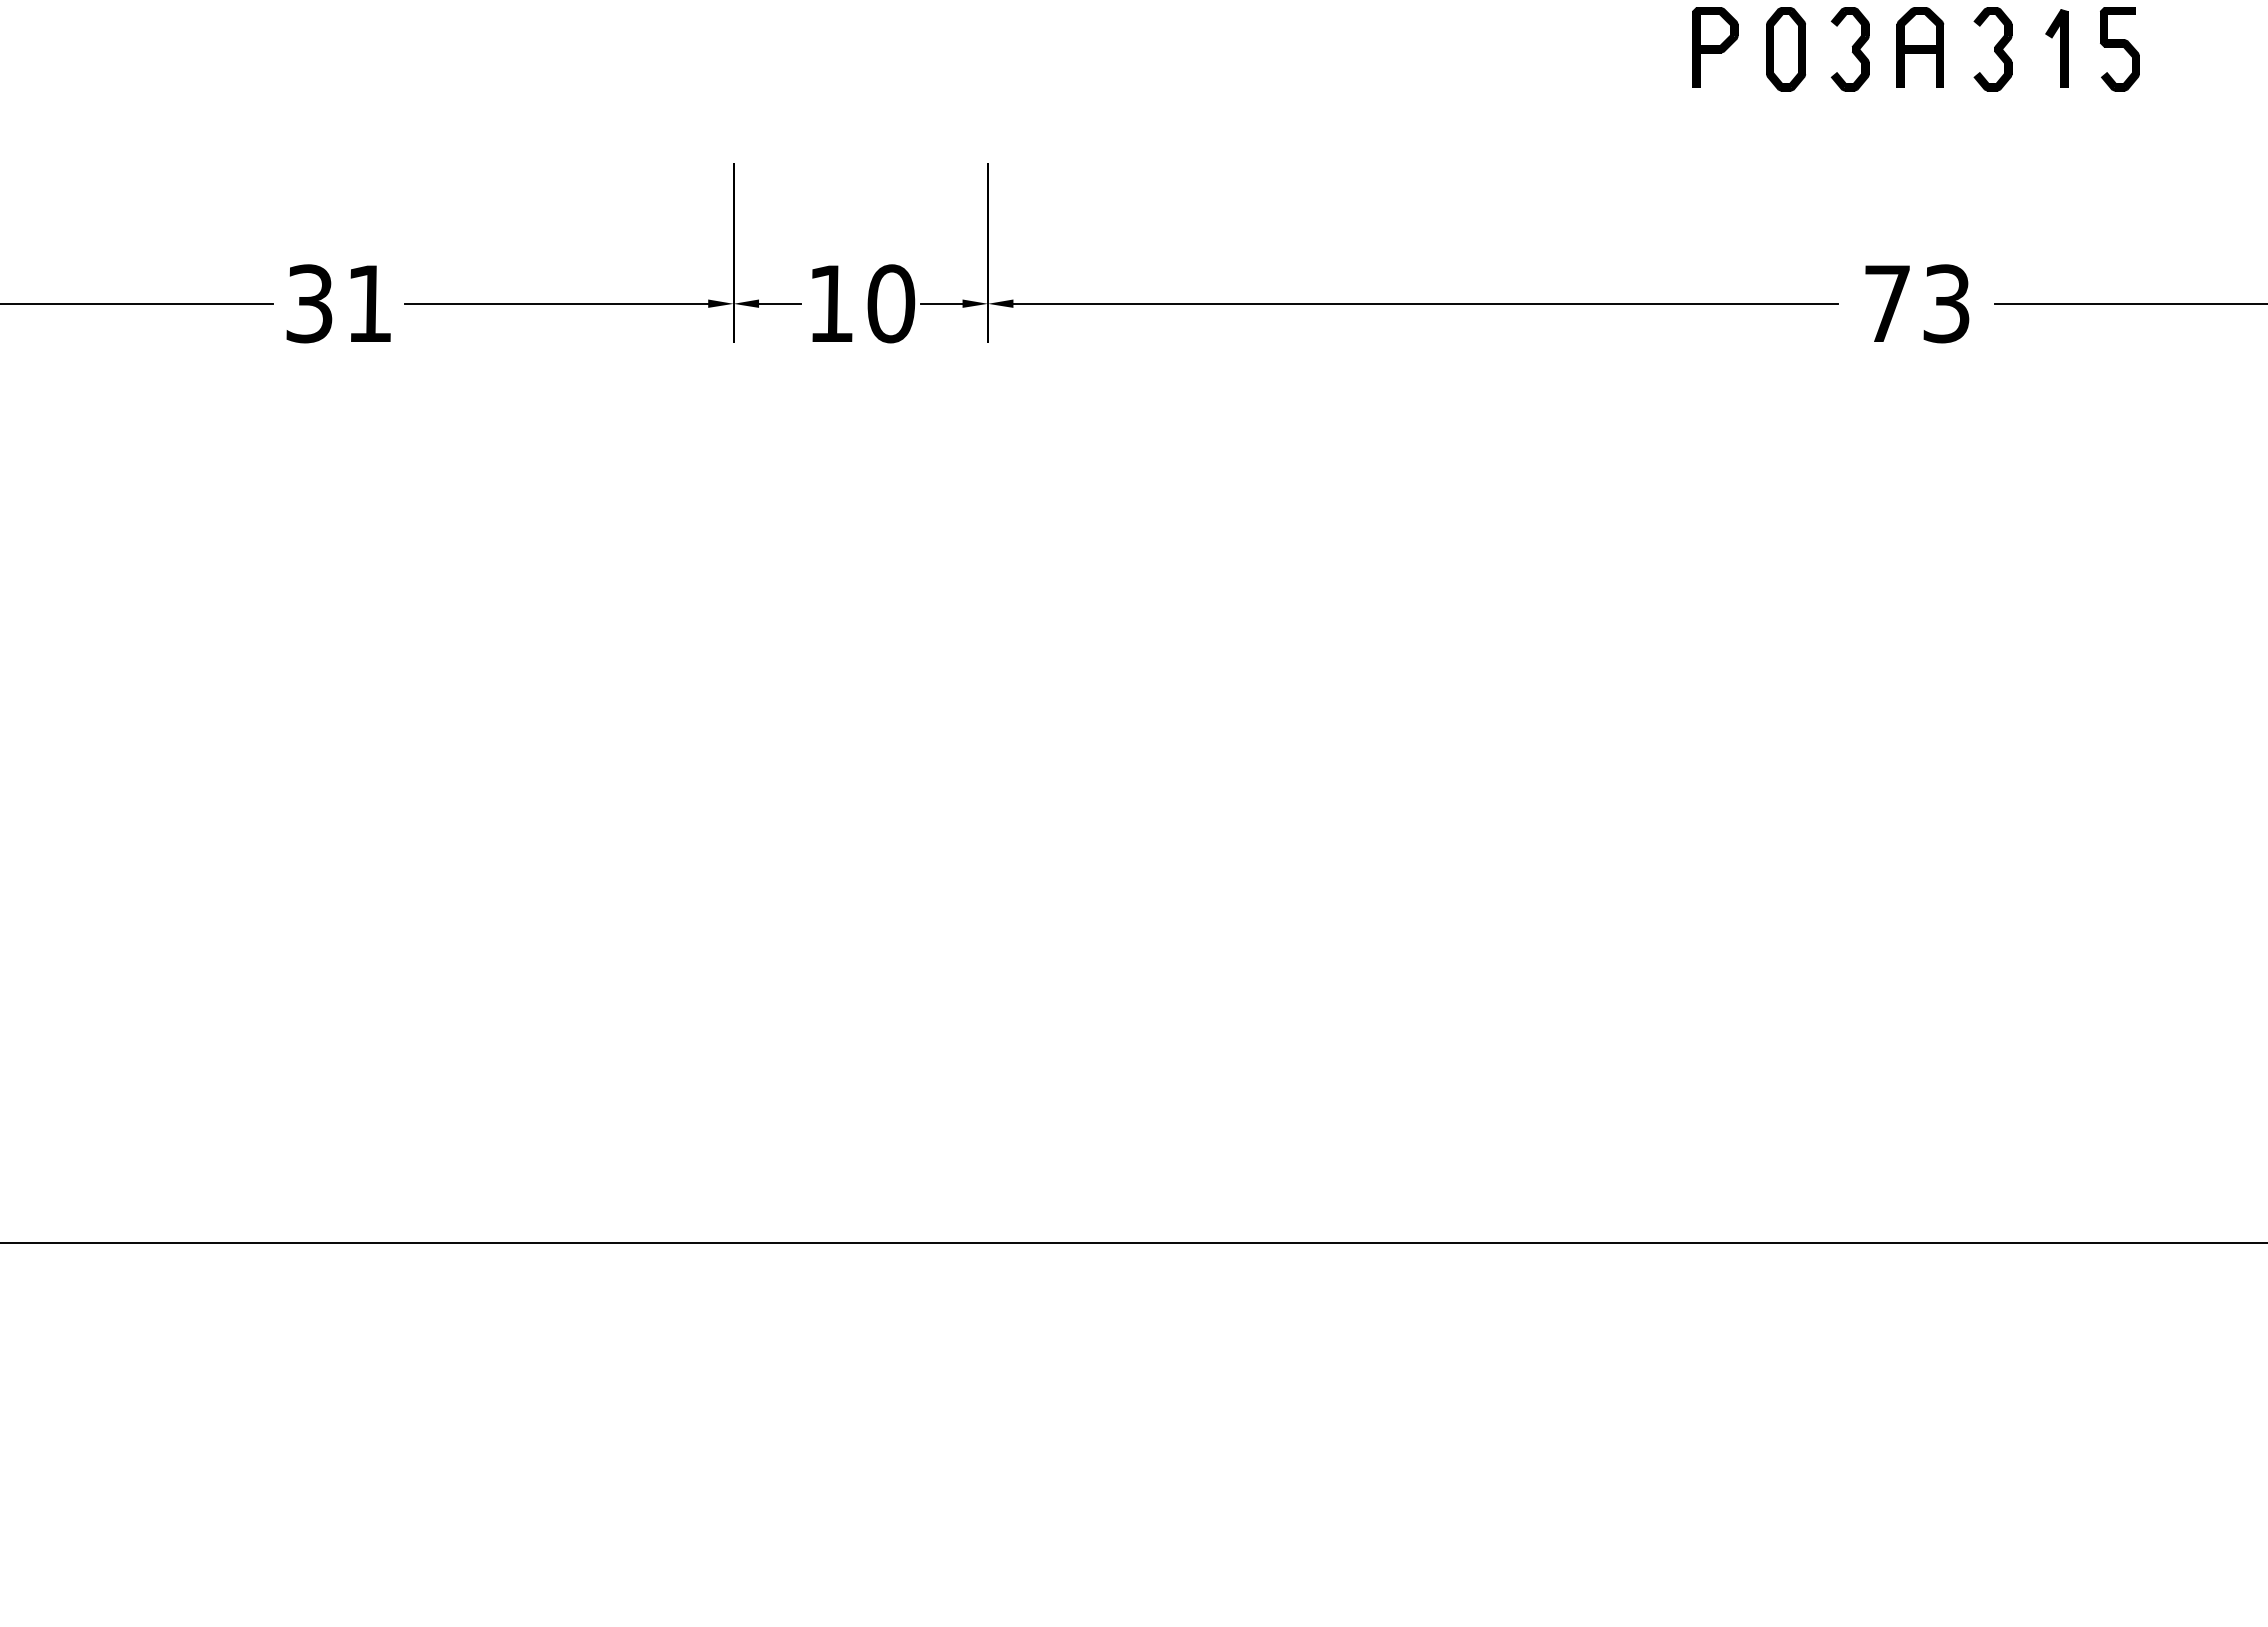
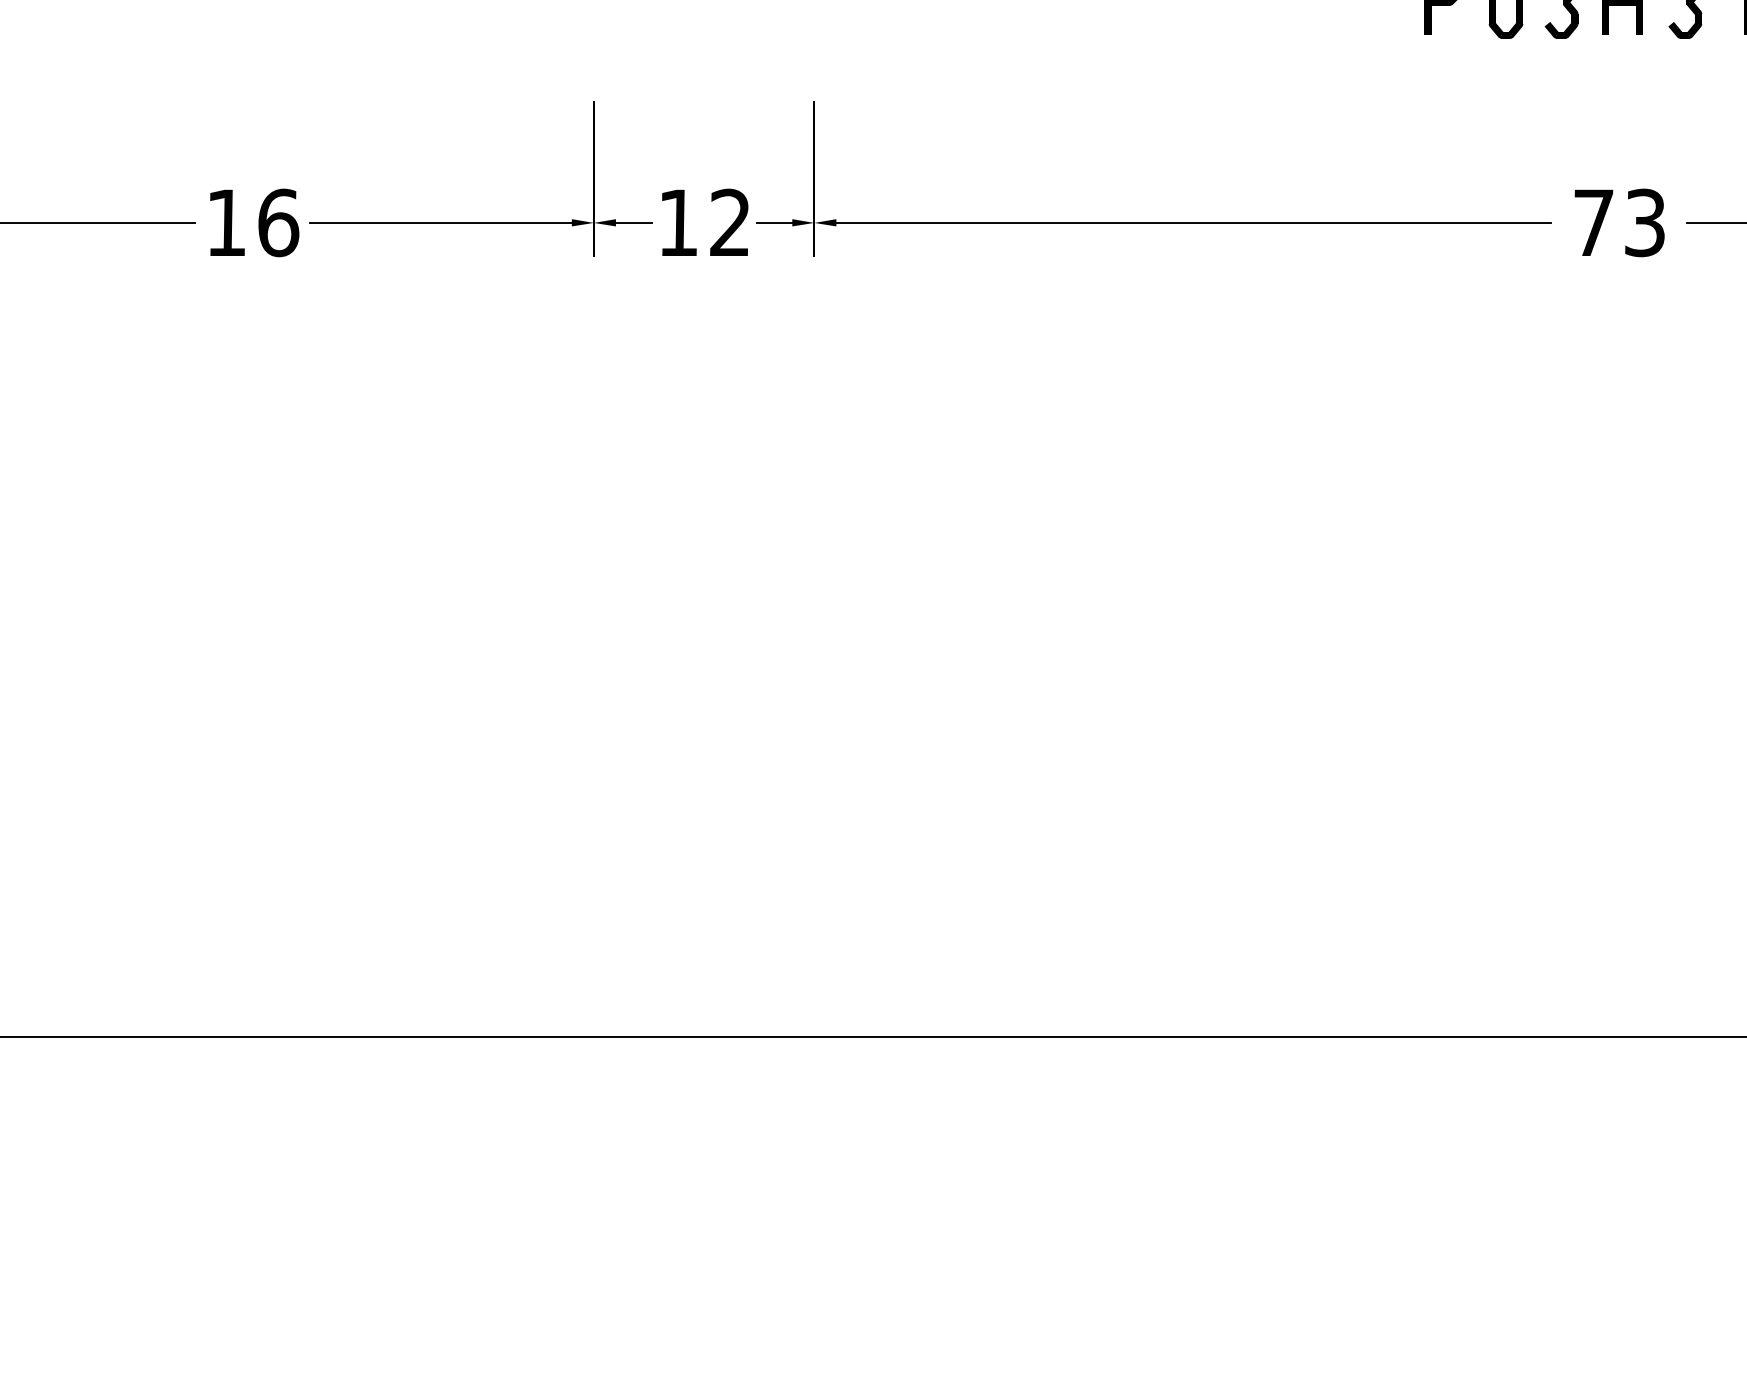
text: (339, 303) -> (252, 222), 31 -> 16
text: (891, 303) -> (730, 222), 10 -> 12

